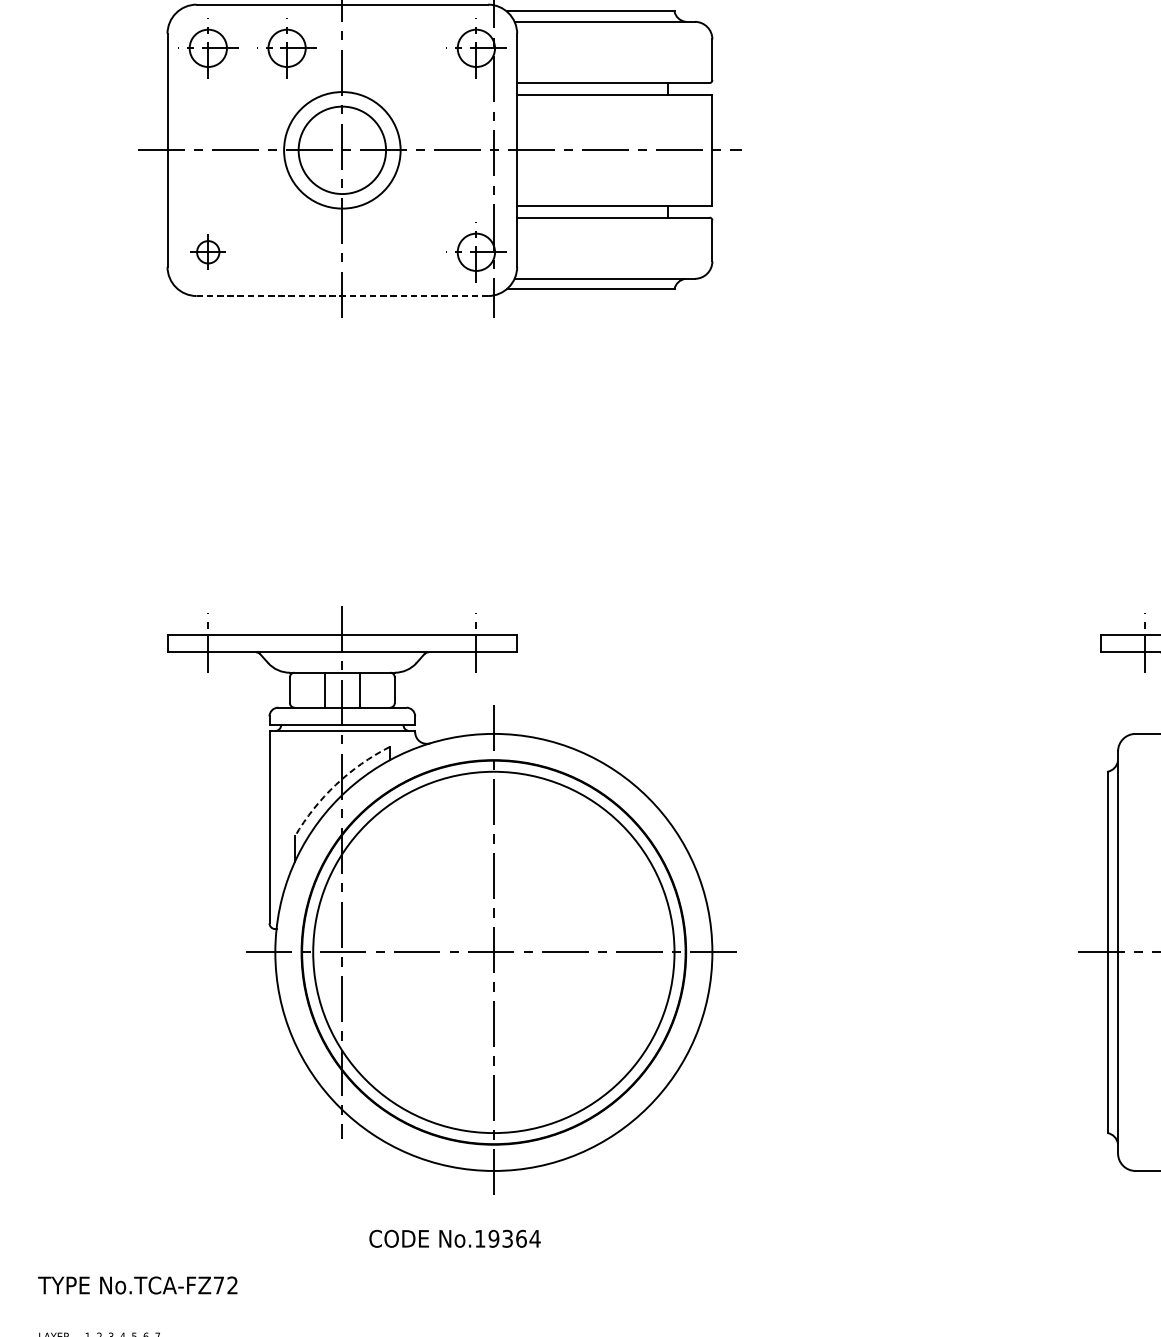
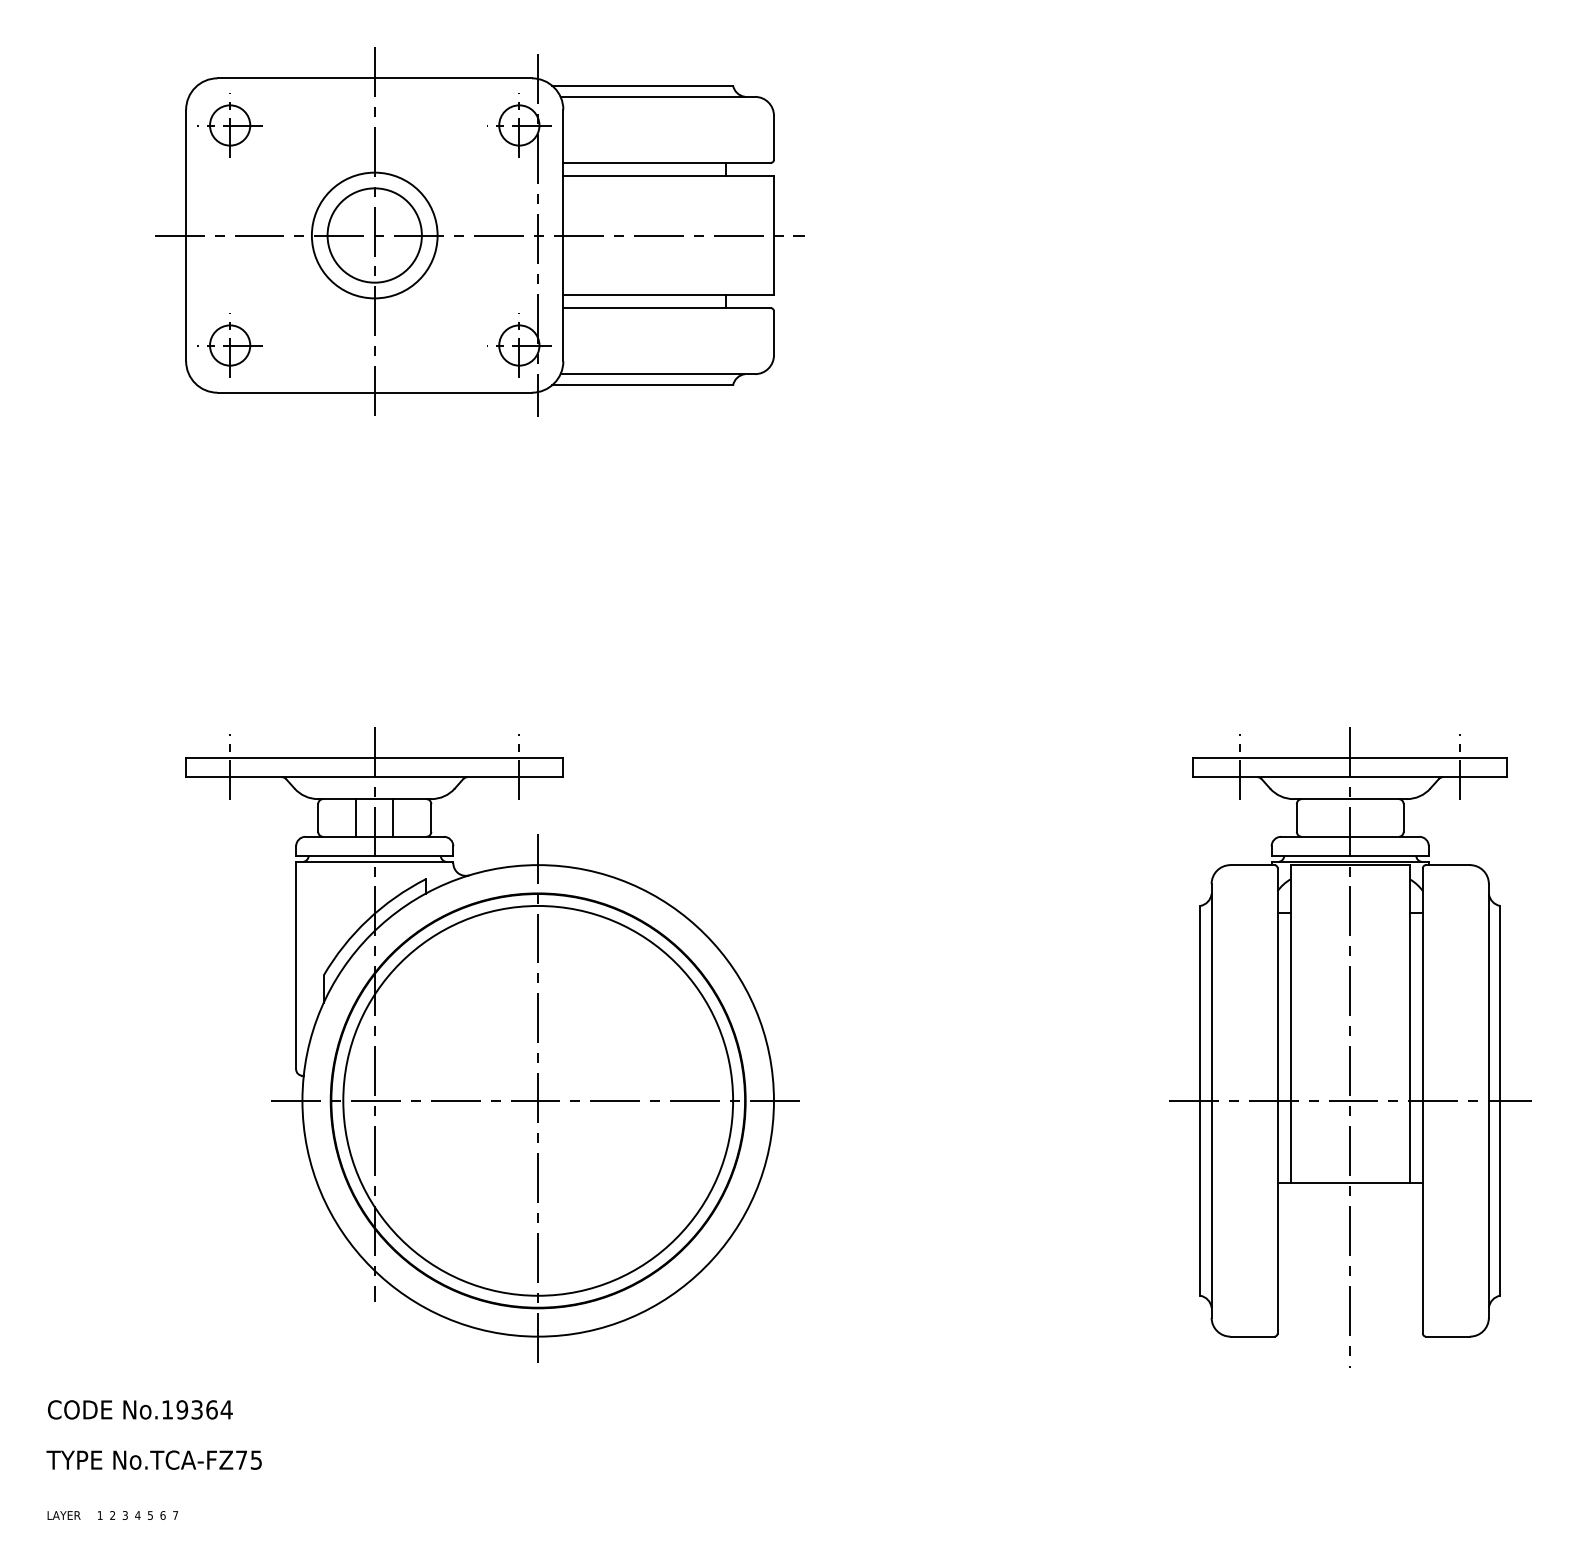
part: (286, 48) -> (314, 125), removed
part: (207, 252) -> (229, 345), size x1.67
line: (343, 295) -> (375, 392), dashed -> solid
arc: (335, 785) -> (367, 920), dashed -> solid
text: (455, 1238) -> (140, 1409), moved
text: (231, 1284) -> (255, 1459), No.TCA-FZ72 -> No.TCA-FZ75

